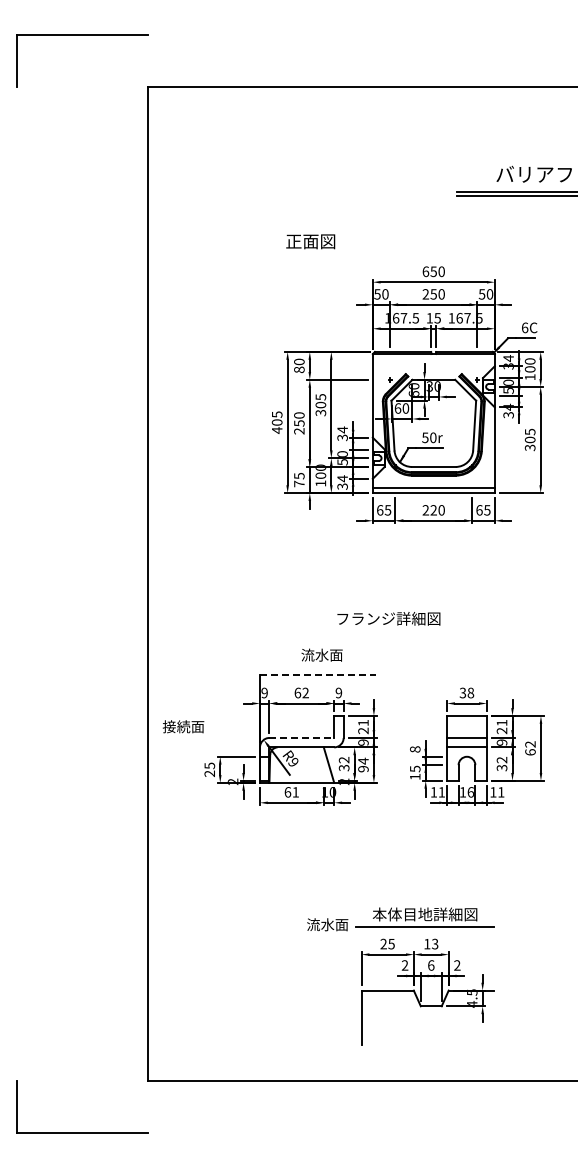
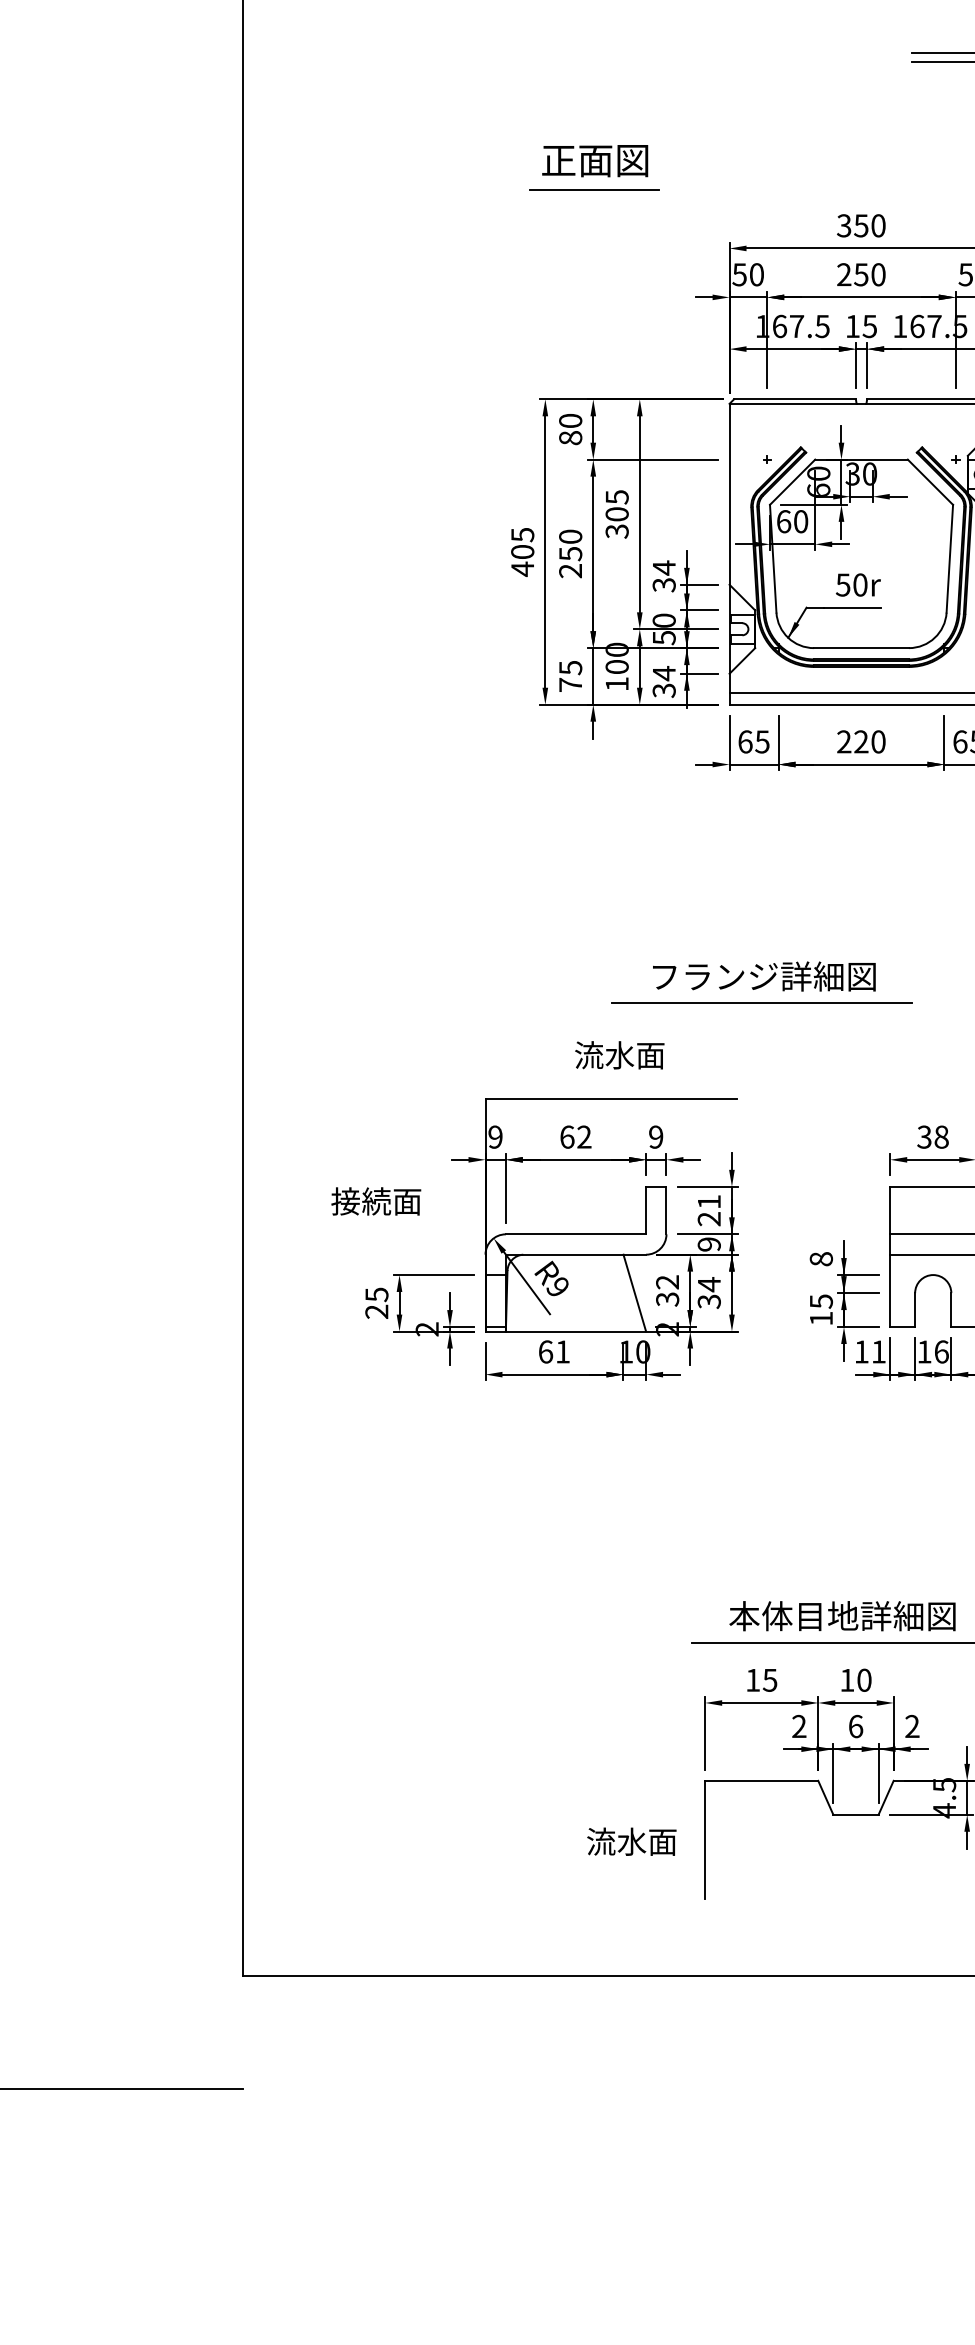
line: (310, 255) -> (594, 190), added
text: (425, 271) -> (843, 225), 650 -> 350
line: (387, 631) -> (761, 1004), added
line: (318, 675) -> (612, 1099), dashed -> solid
text: (183, 726) -> (376, 1200), moved
line: (302, 737) -> (577, 1233), dashed -> solid
text: (363, 769) -> (709, 1302), 94 -> 34
text: (327, 924) -> (631, 1841), moved
text: (383, 943) -> (752, 1678), 25 -> 15
text: (435, 944) -> (865, 1681), 13 -> 10

